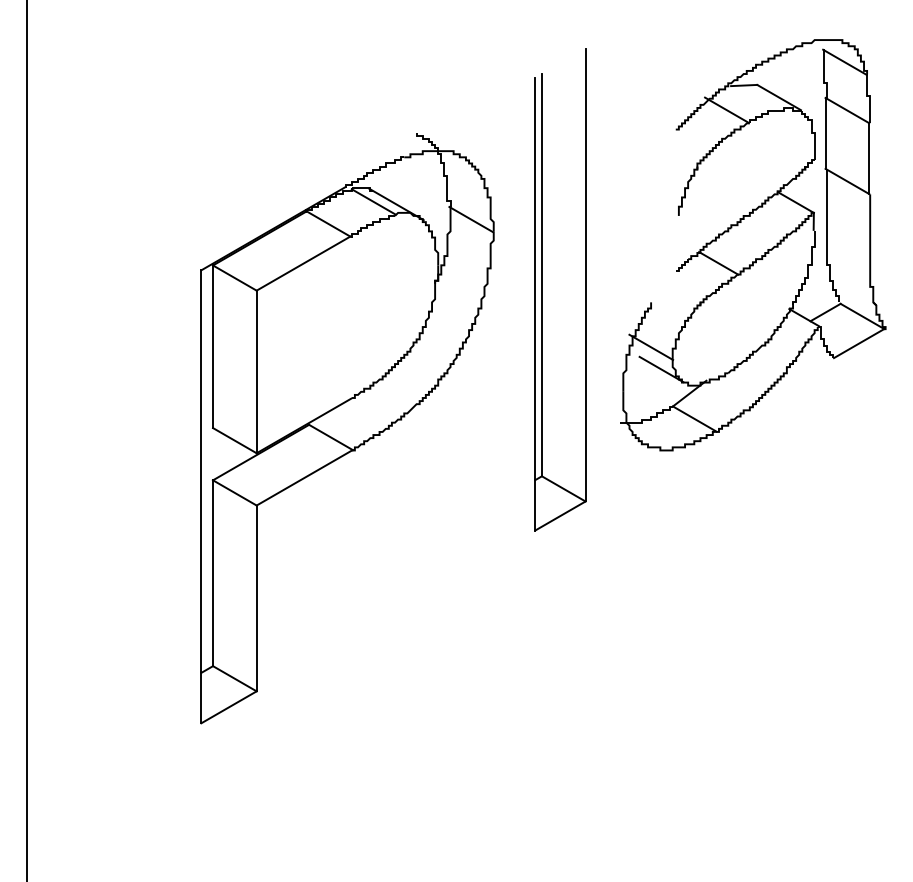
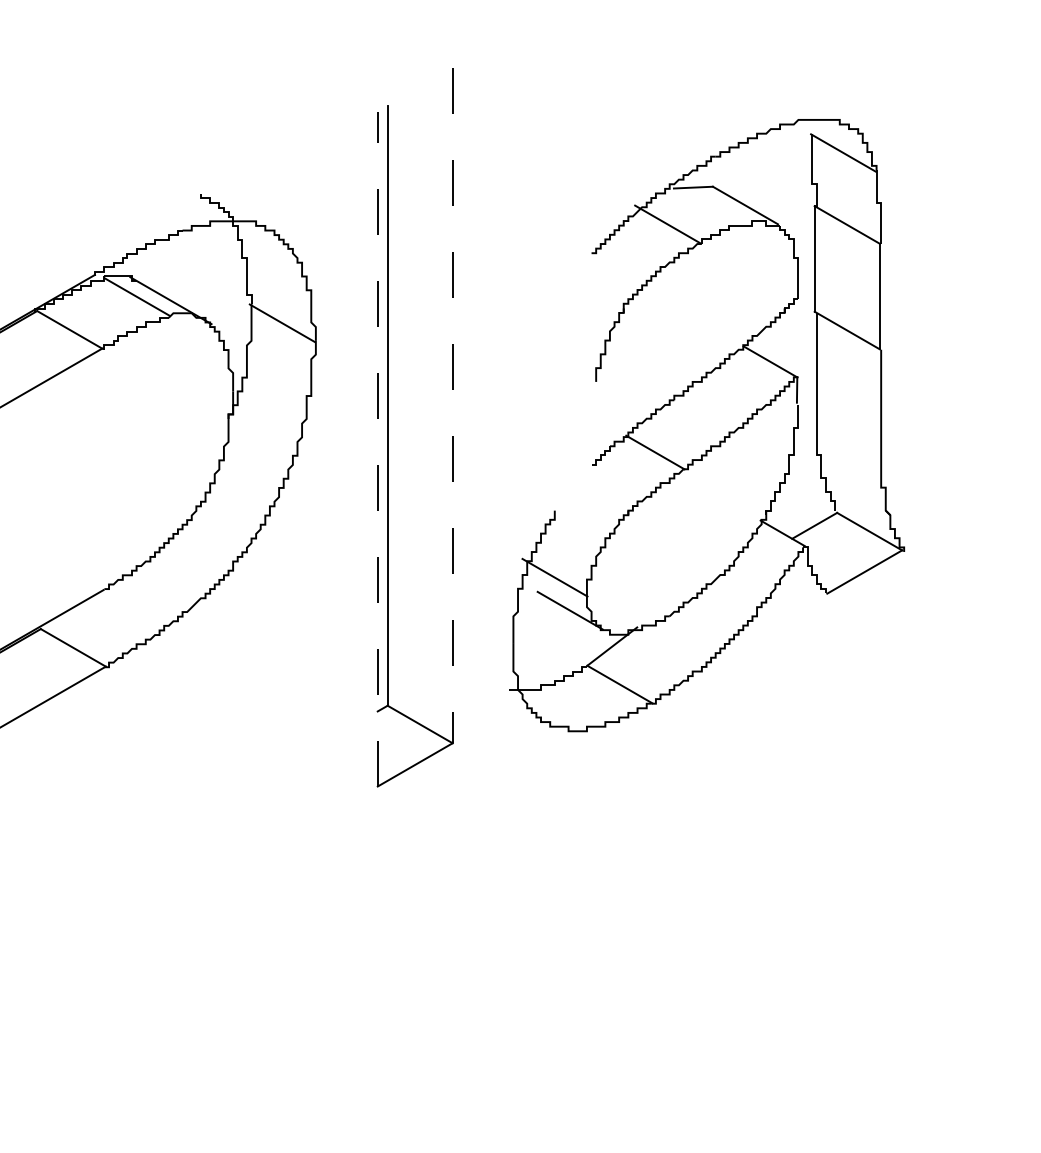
part: (753, 245) -> (707, 425), moved
line: (585, 275) -> (452, 406), solid -> dashed
line: (535, 303) -> (378, 448), solid -> dashed

